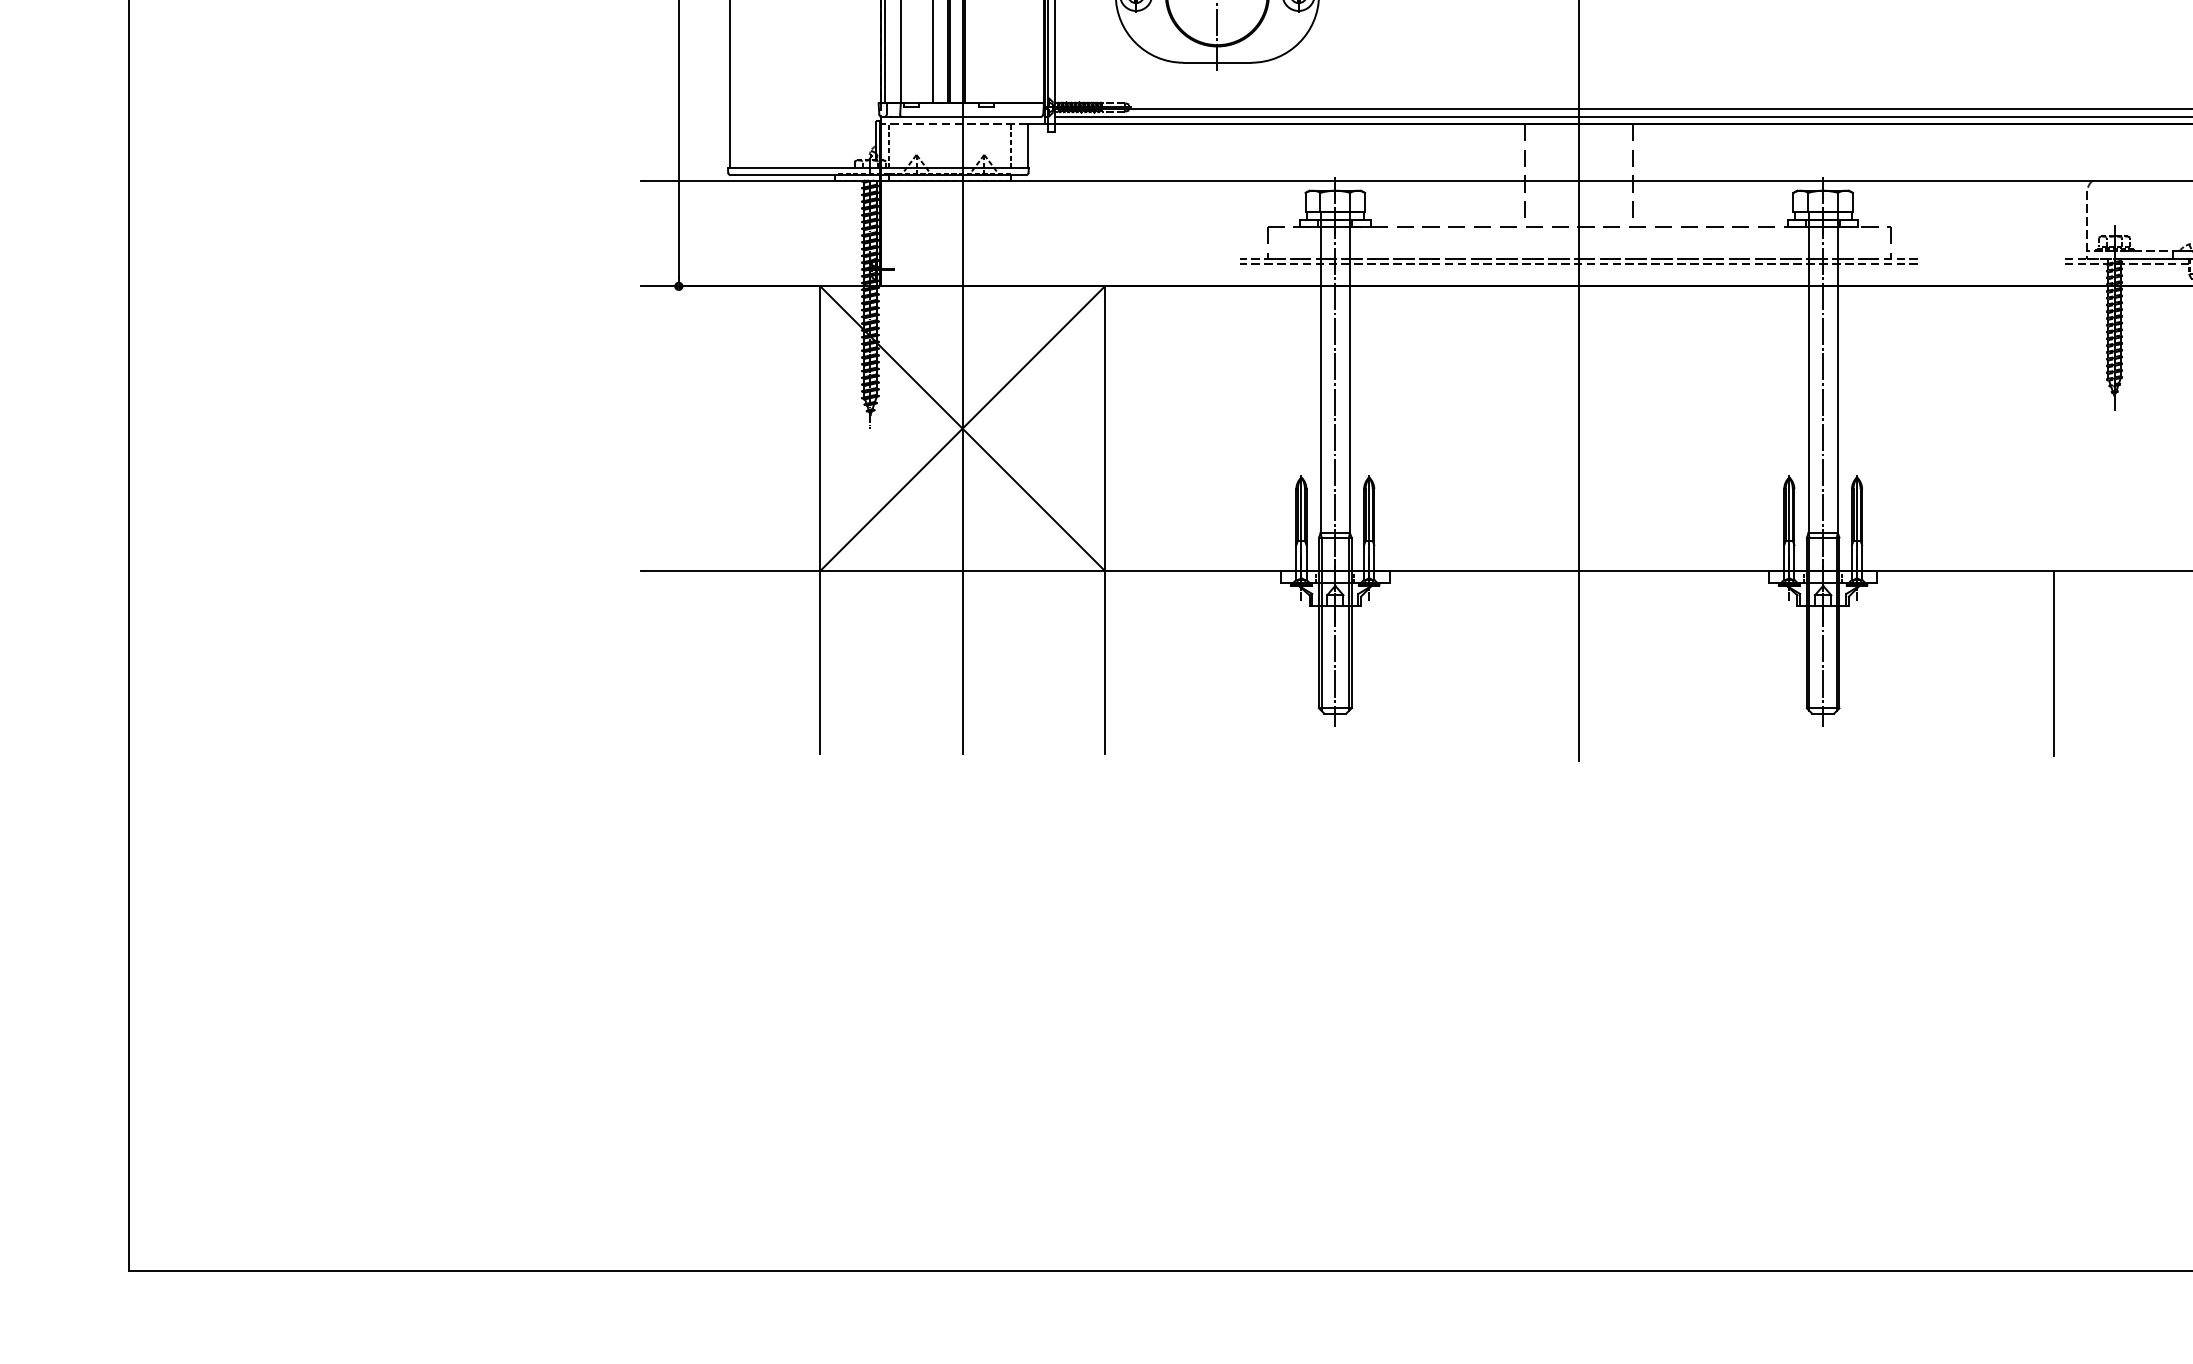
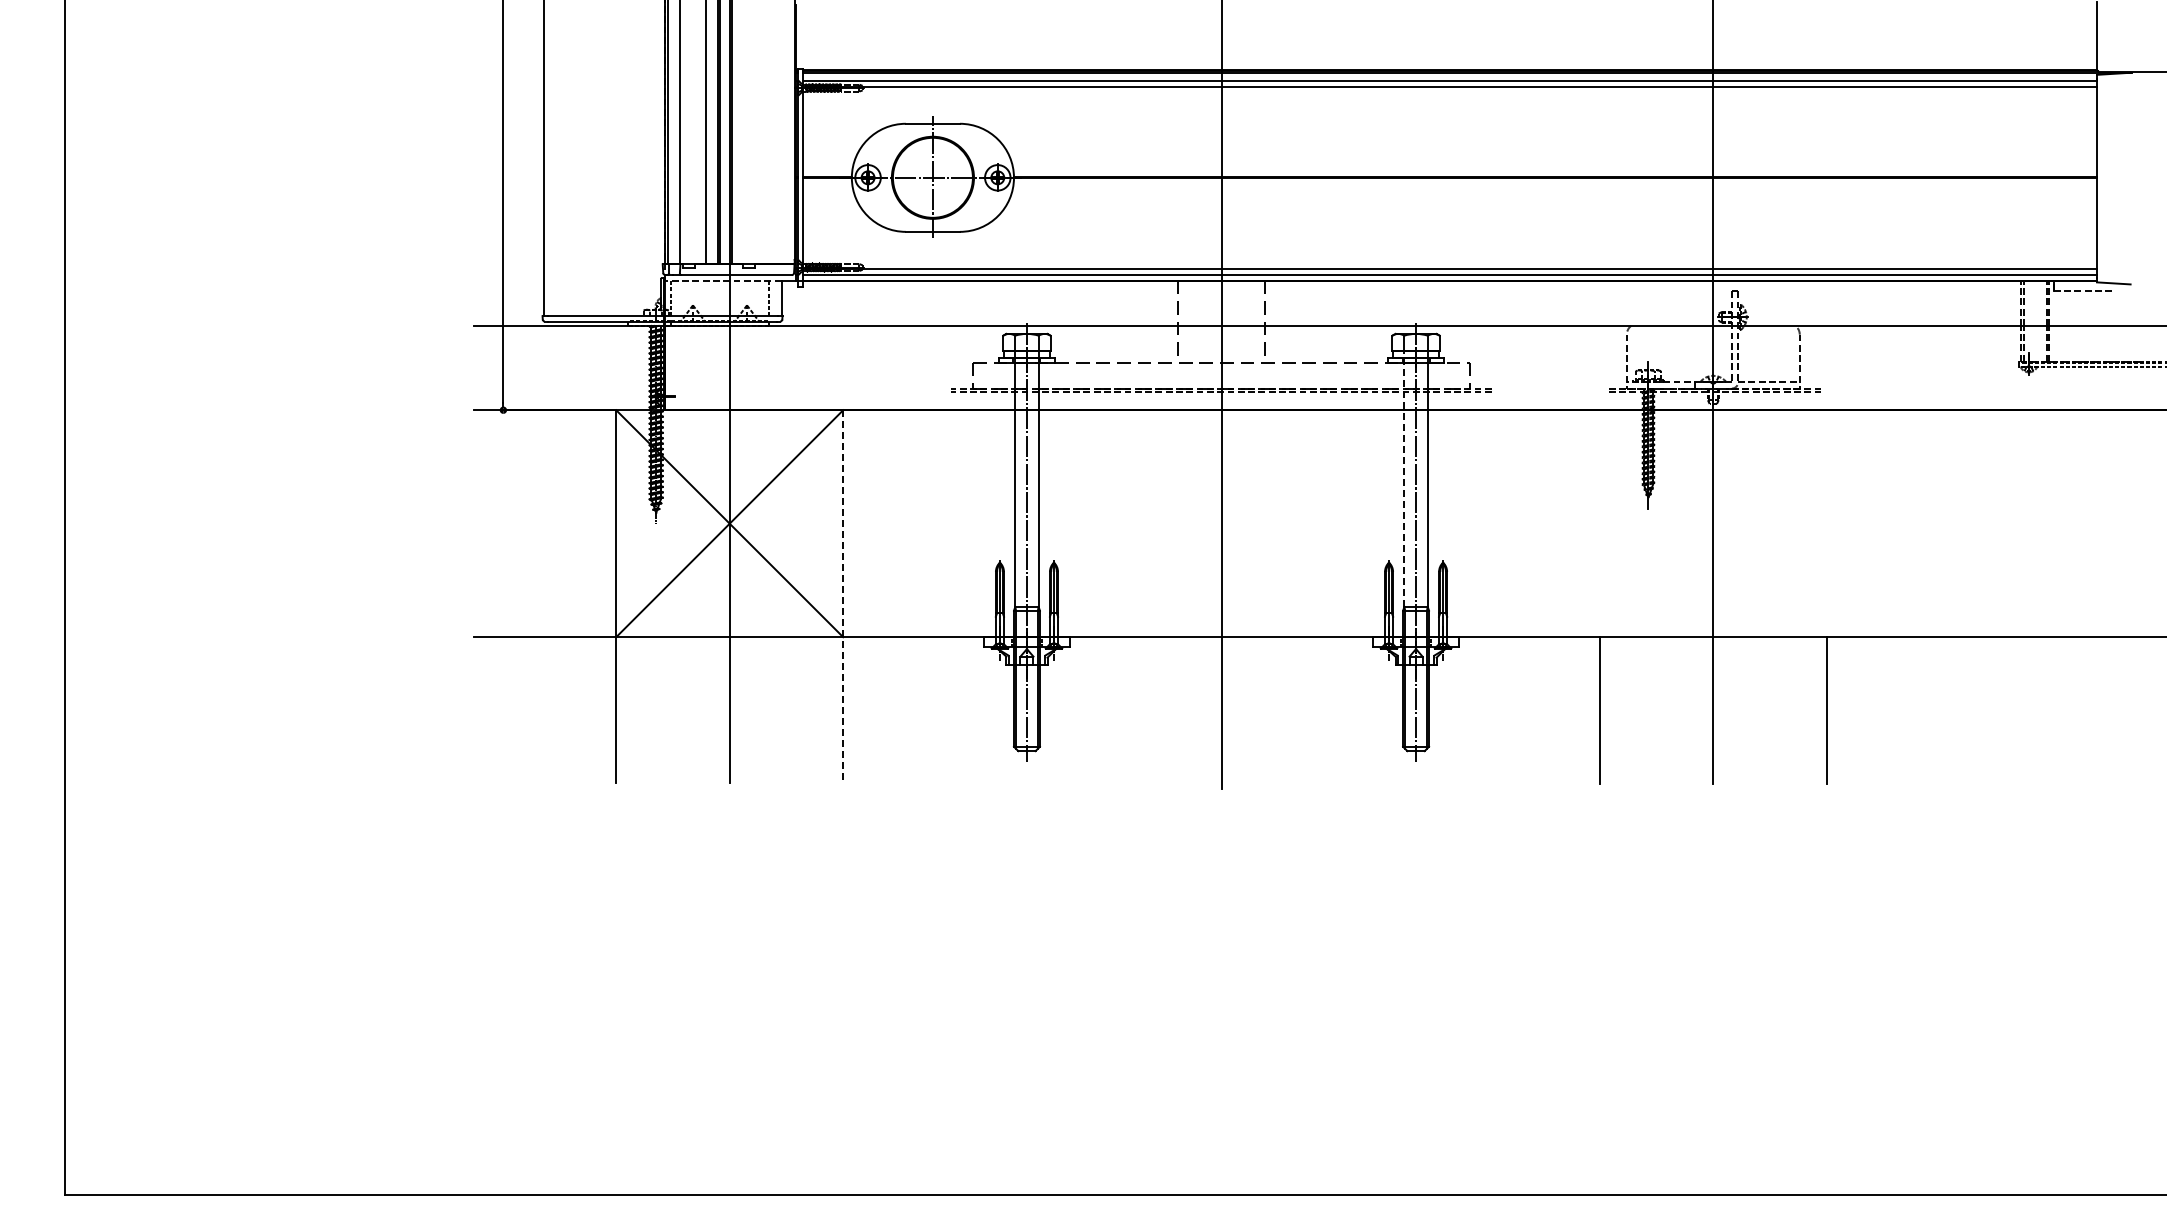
line: (1808, 373) -> (1404, 479), solid -> dashed
line: (1105, 519) -> (843, 596), solid -> dashed

